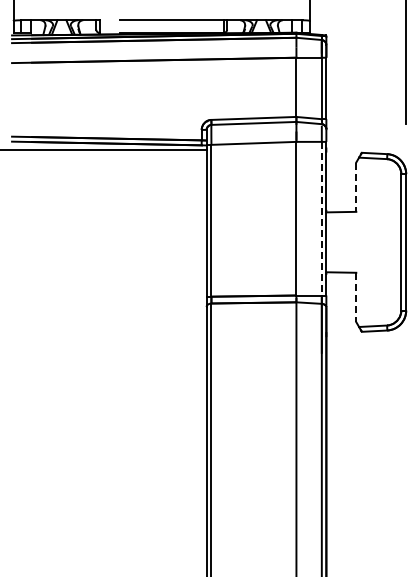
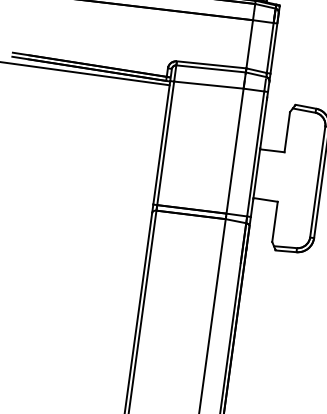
line: (356, 187) -> (287, 132), dashed -> solid
line: (321, 218) -> (255, 153), dashed -> solid
line: (356, 297) -> (275, 221), dashed -> solid

